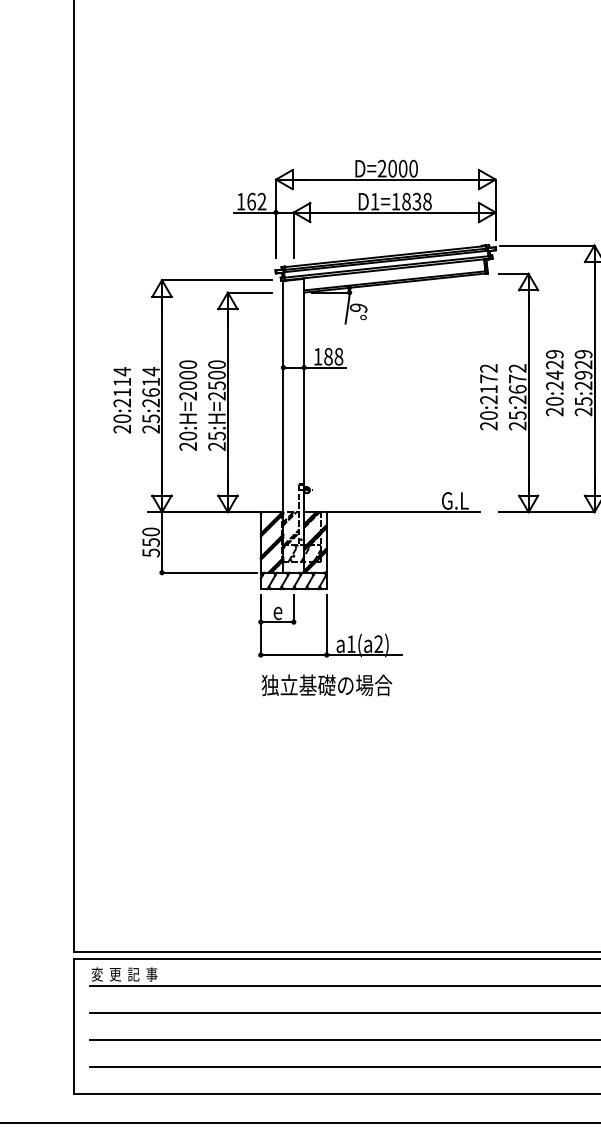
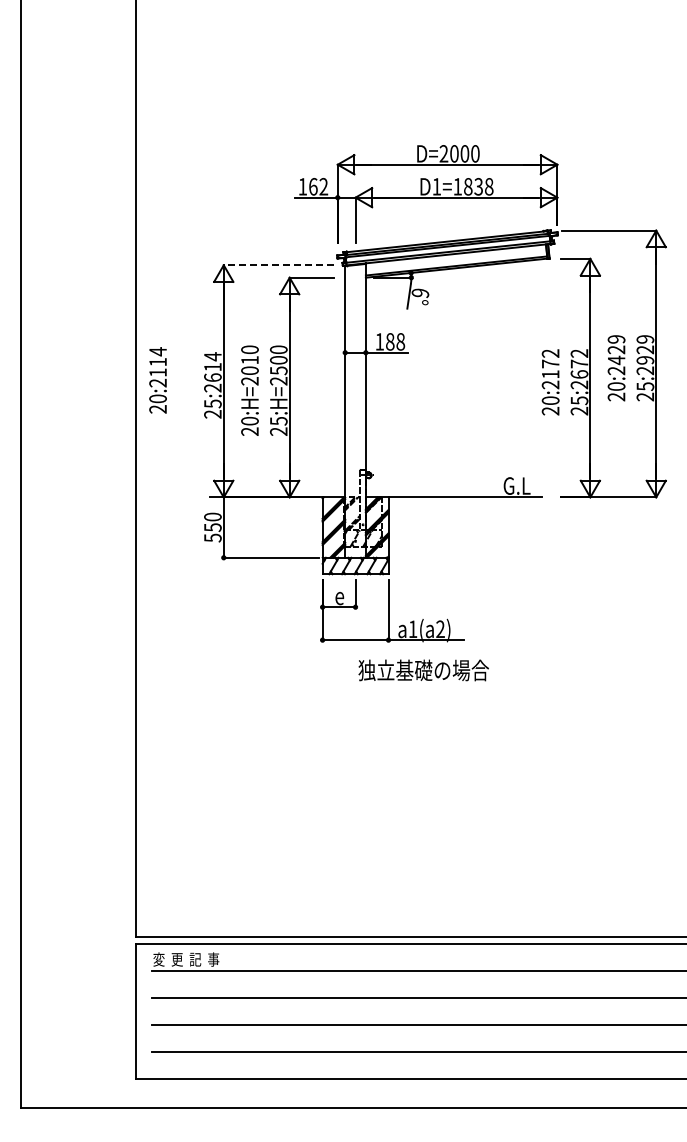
line: (216, 280) -> (278, 265), solid -> dashed
text: (187, 375) -> (249, 360), 20:H=2000 -> 20:H=2010
text: (121, 400) -> (157, 380), moved
text: (326, 685) -> (423, 670), moved

